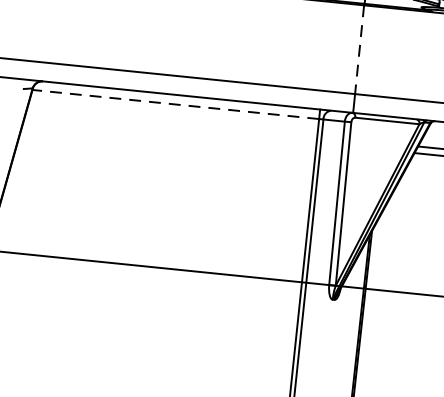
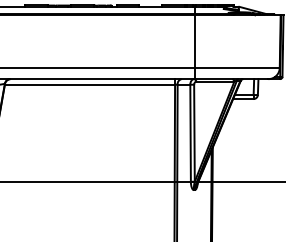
line: (359, 51) -> (194, 42), dashed -> solid
line: (175, 103) -> (89, 84), dashed -> solid

